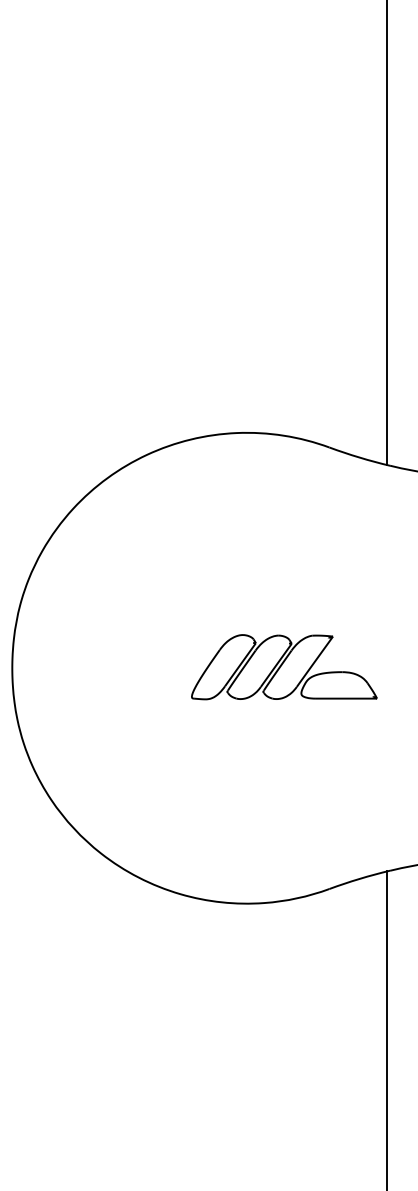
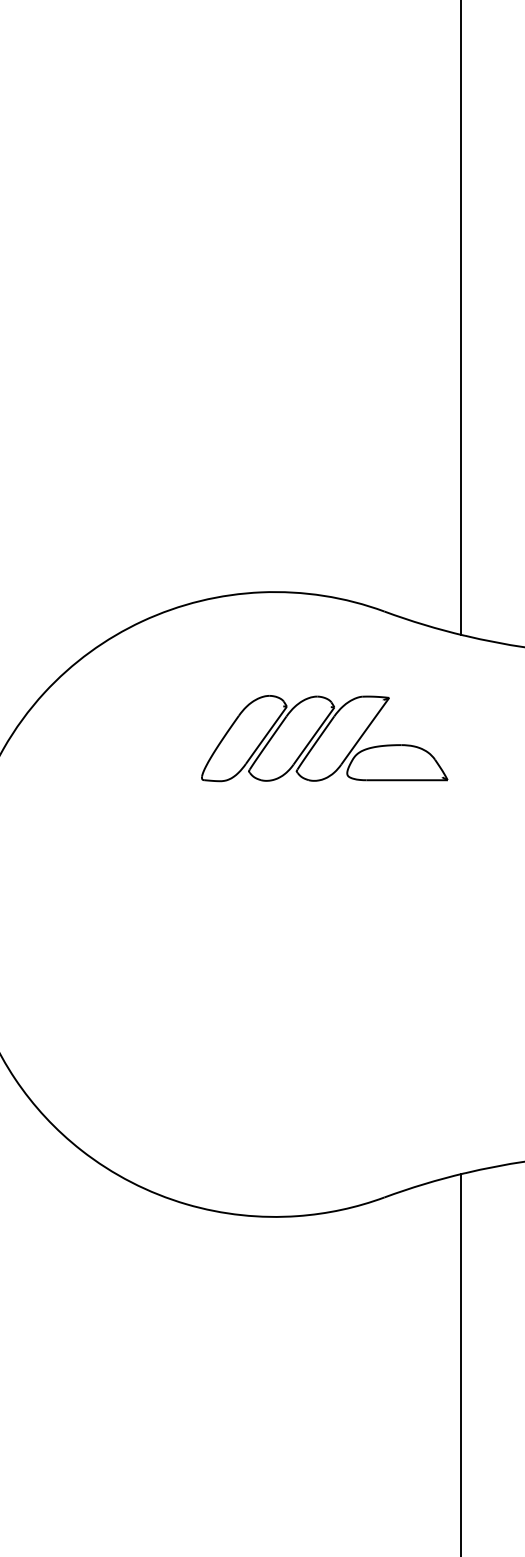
part: (284, 667) -> (324, 738), moved

